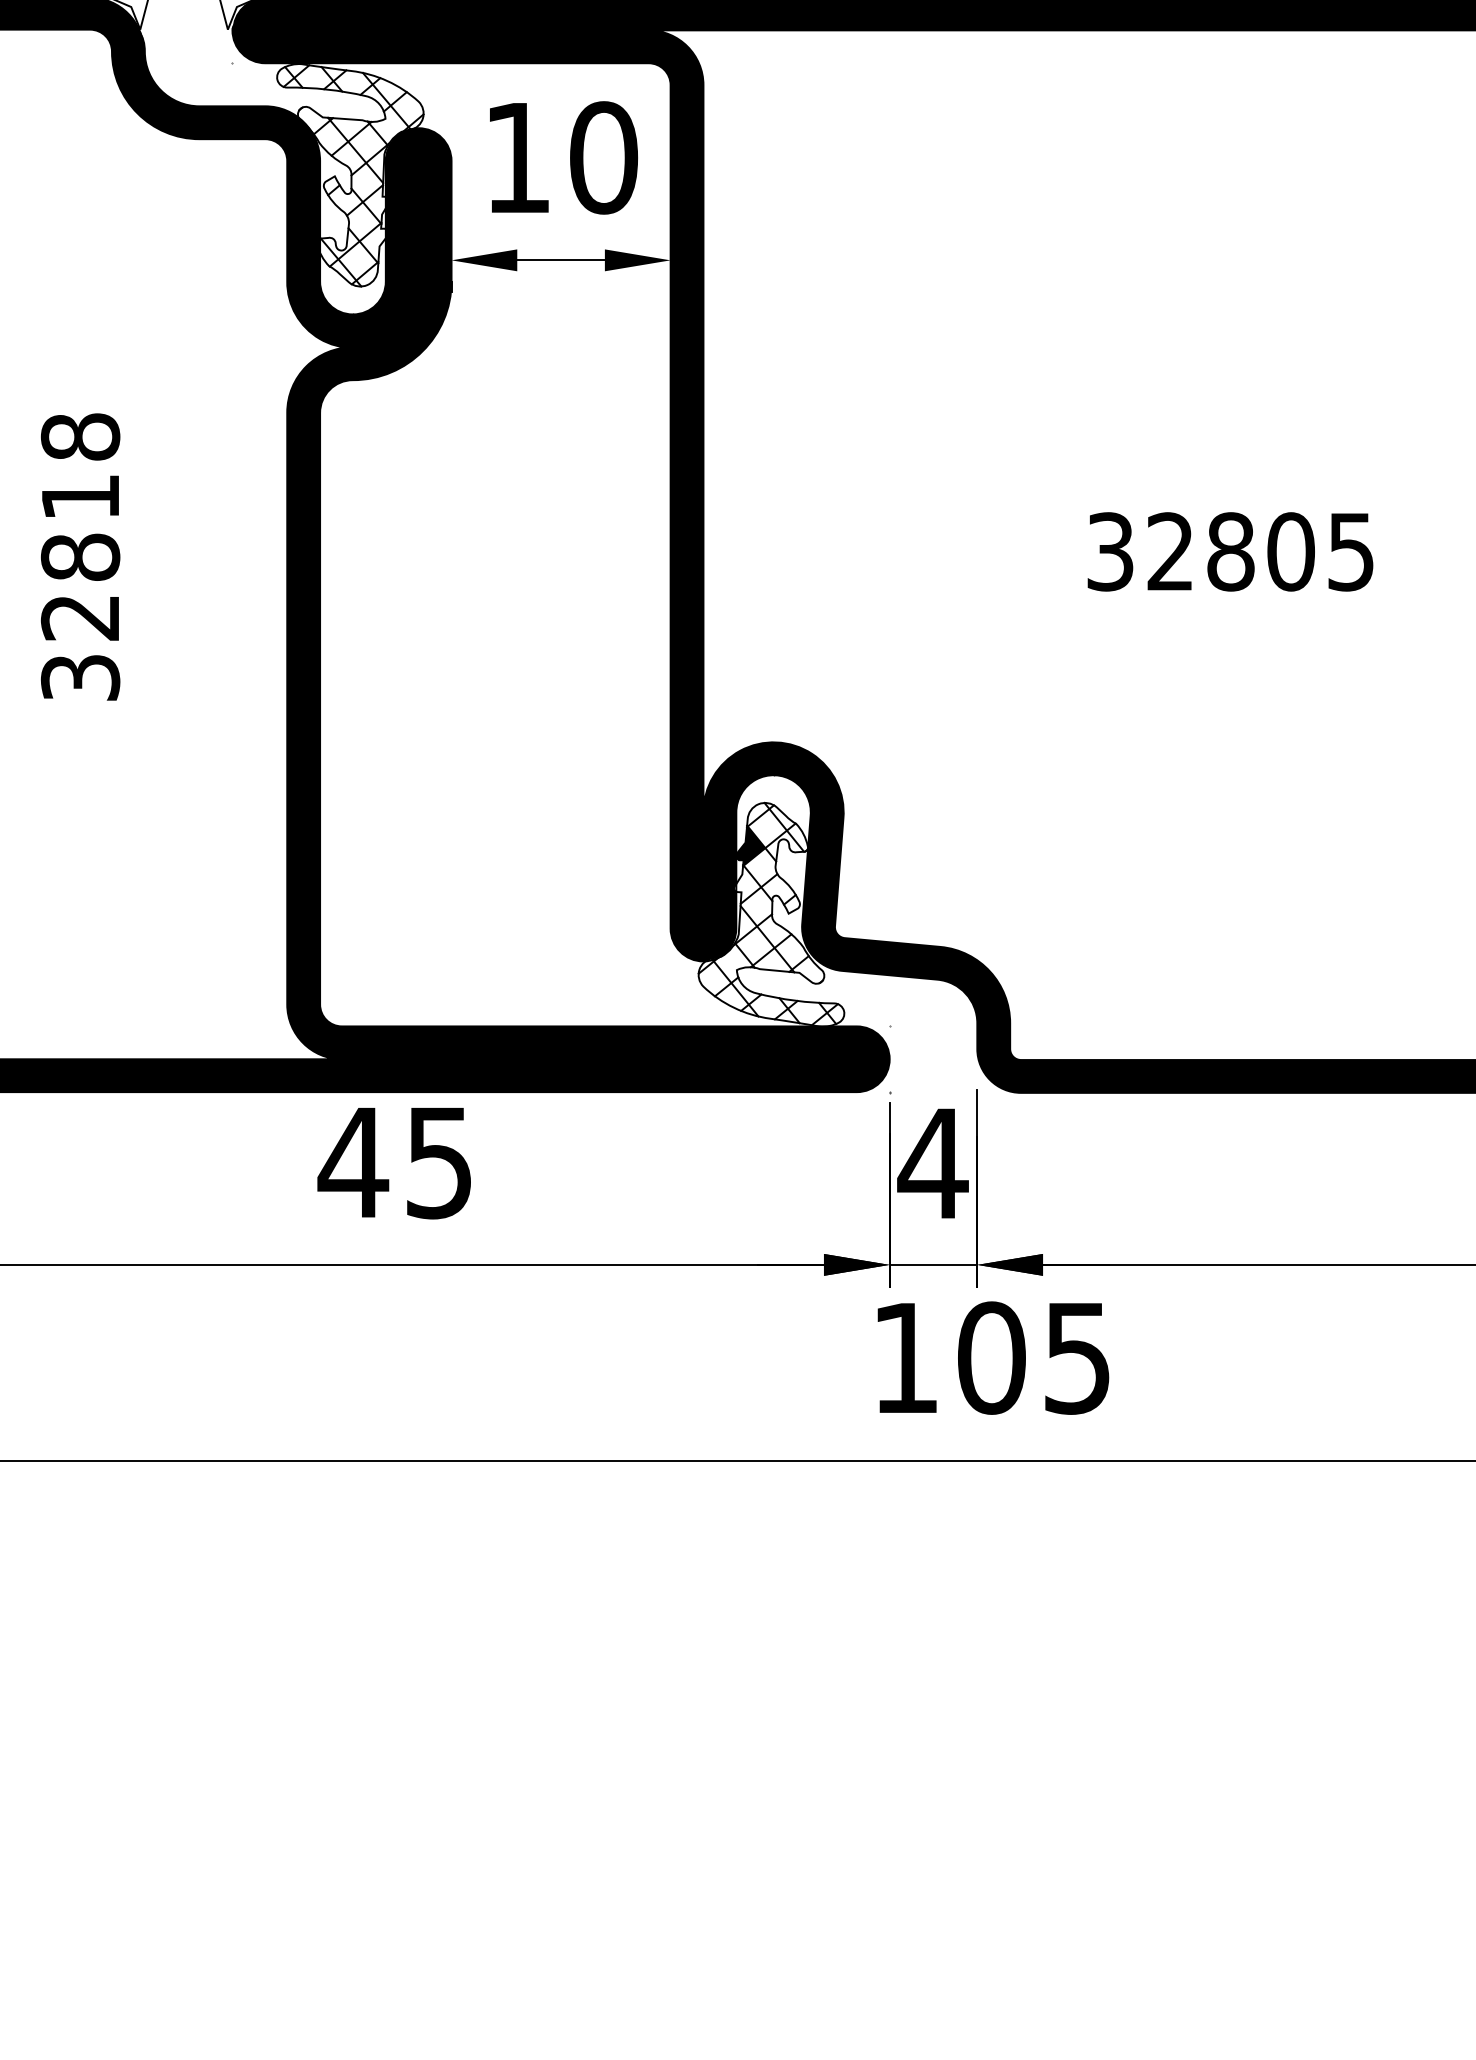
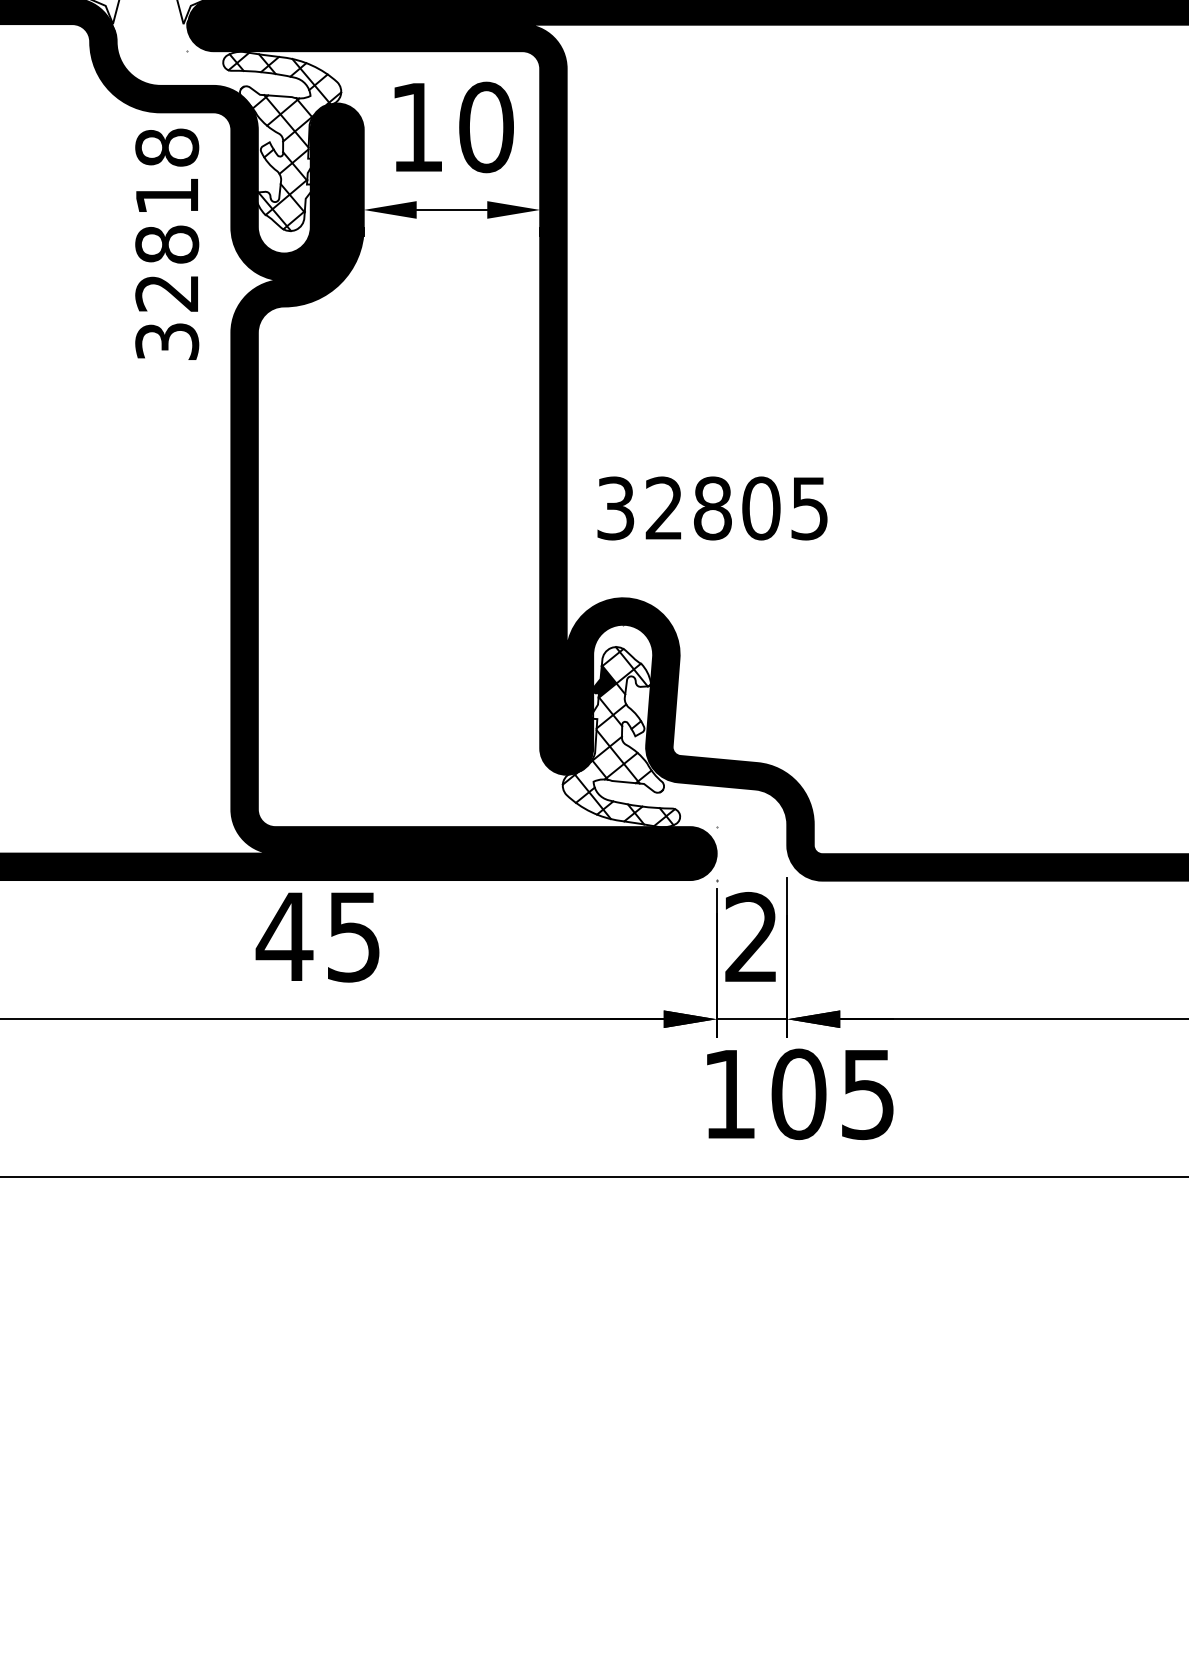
text: (1230, 551) -> (712, 508), moved
text: (80, 556) -> (167, 243), moved
text: (932, 1162) -> (751, 936), 4 -> 2

